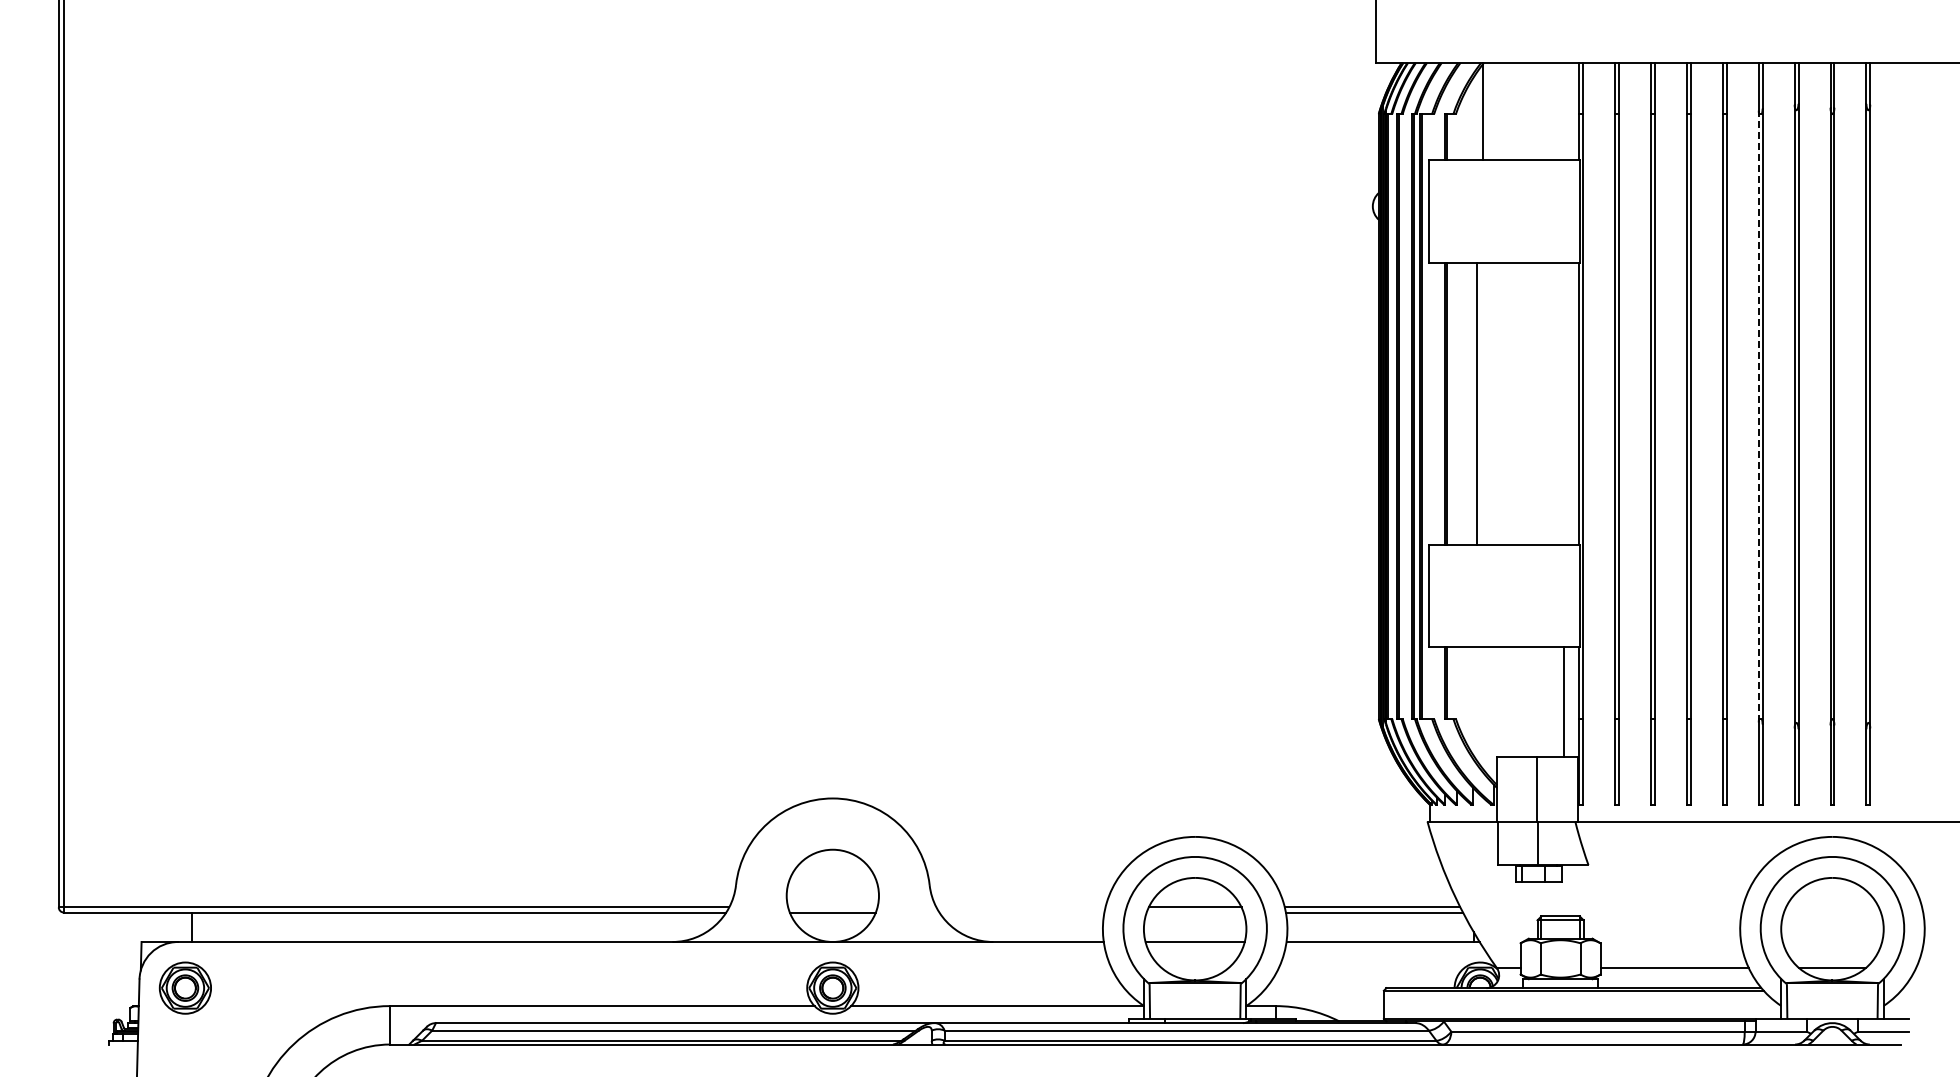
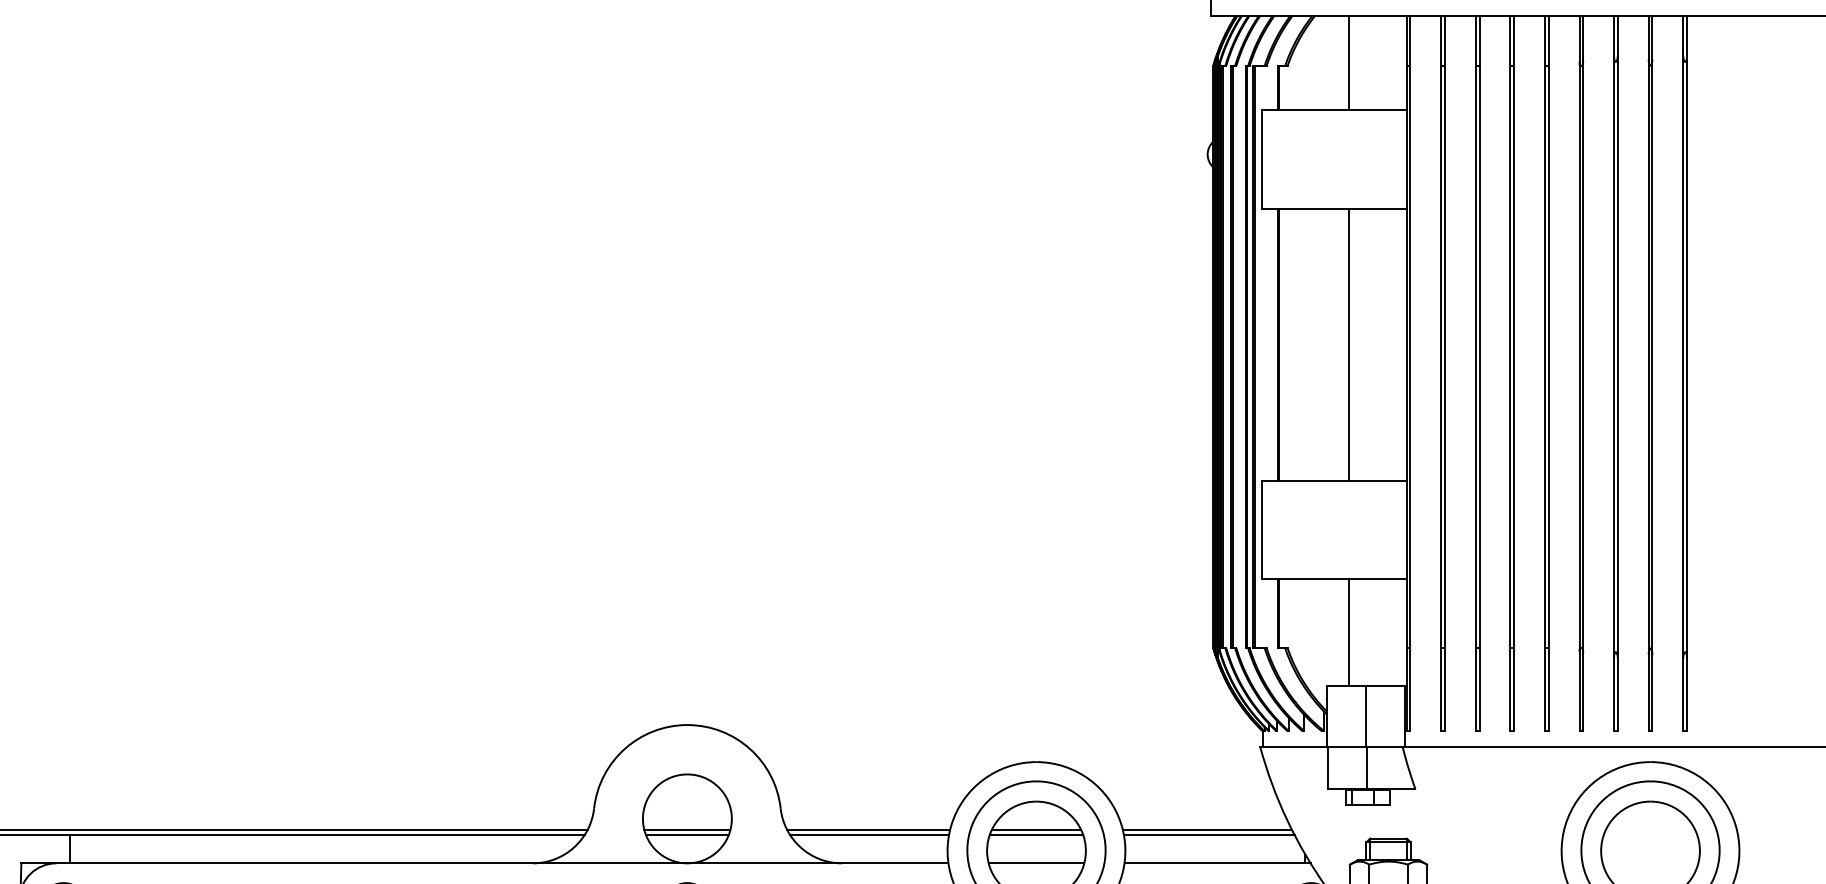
line: (1482, 111) -> (1348, 63), moved
line: (1476, 403) -> (1348, 344), moved
line: (1758, 416) -> (1579, 357), dashed -> solid
line: (1563, 702) -> (1348, 632), moved
line: (832, 907) -> (687, 830), added
line: (1020, 907) -> (868, 830), added
line: (1021, 912) -> (869, 834), added
line: (1194, 912) -> (1035, 834), added

